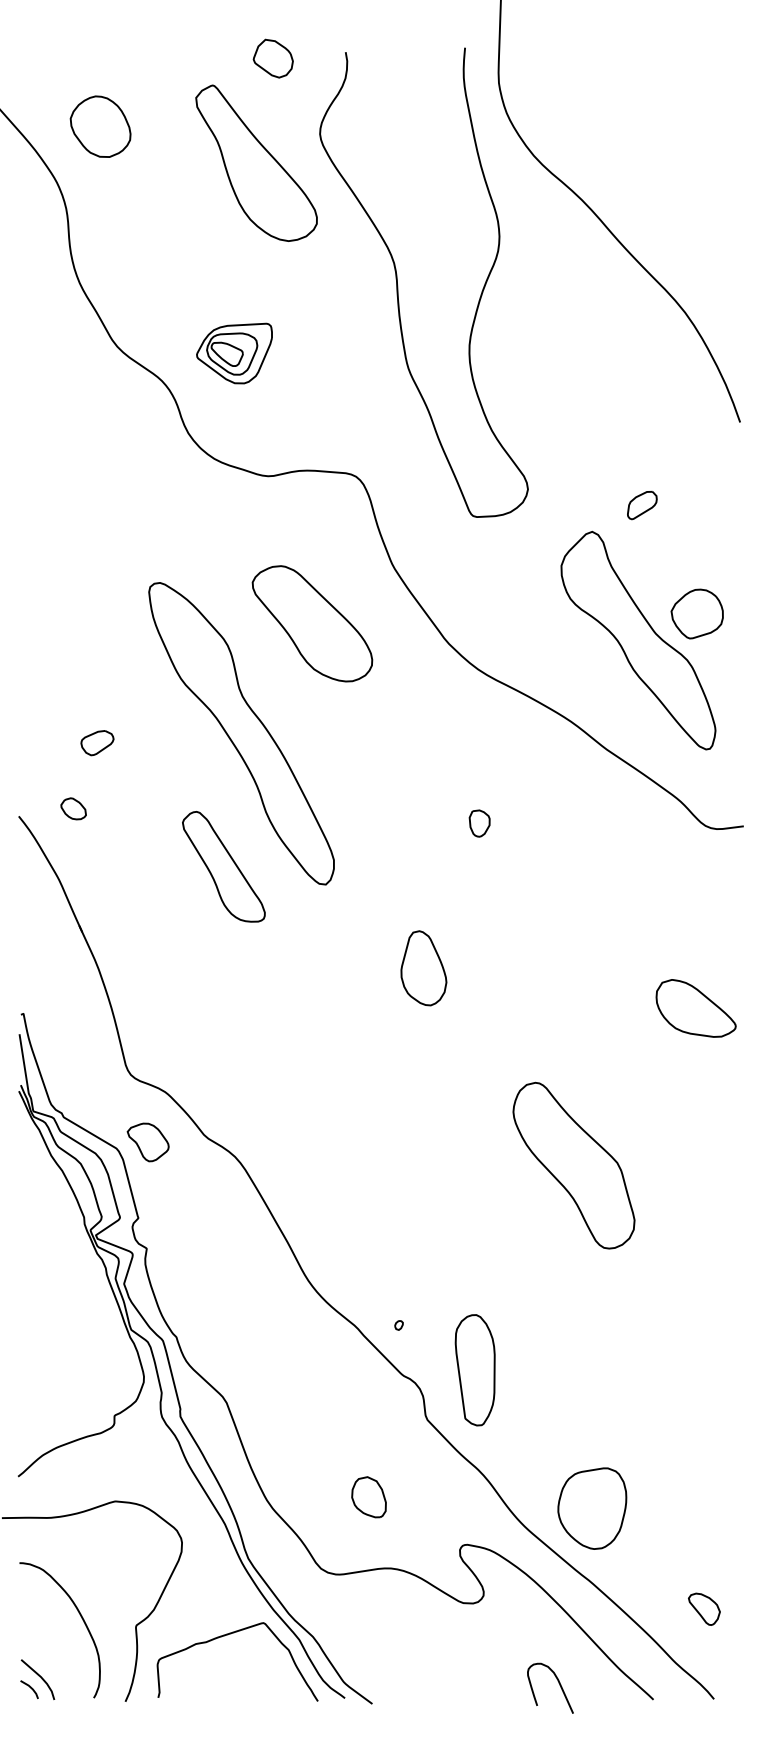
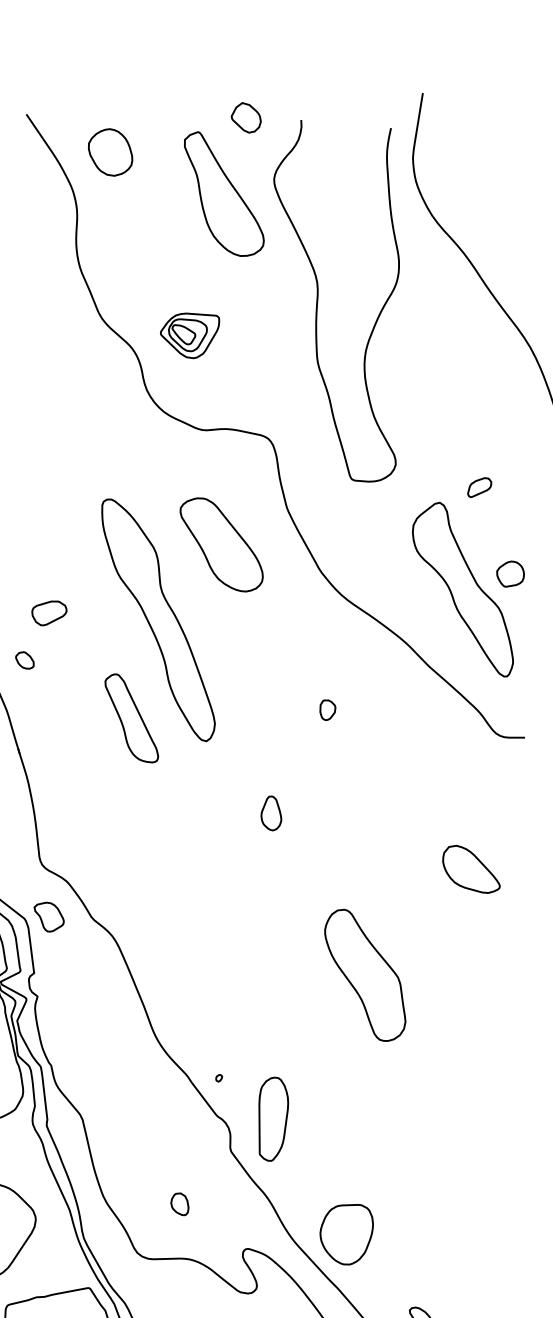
part: (696, 613) -> (510, 573), size x0.7
part: (97, 743) -> (49, 613), size x1.4
part: (423, 968) -> (271, 813), size x0.6
part: (368, 1497) -> (179, 1204), size x0.7

